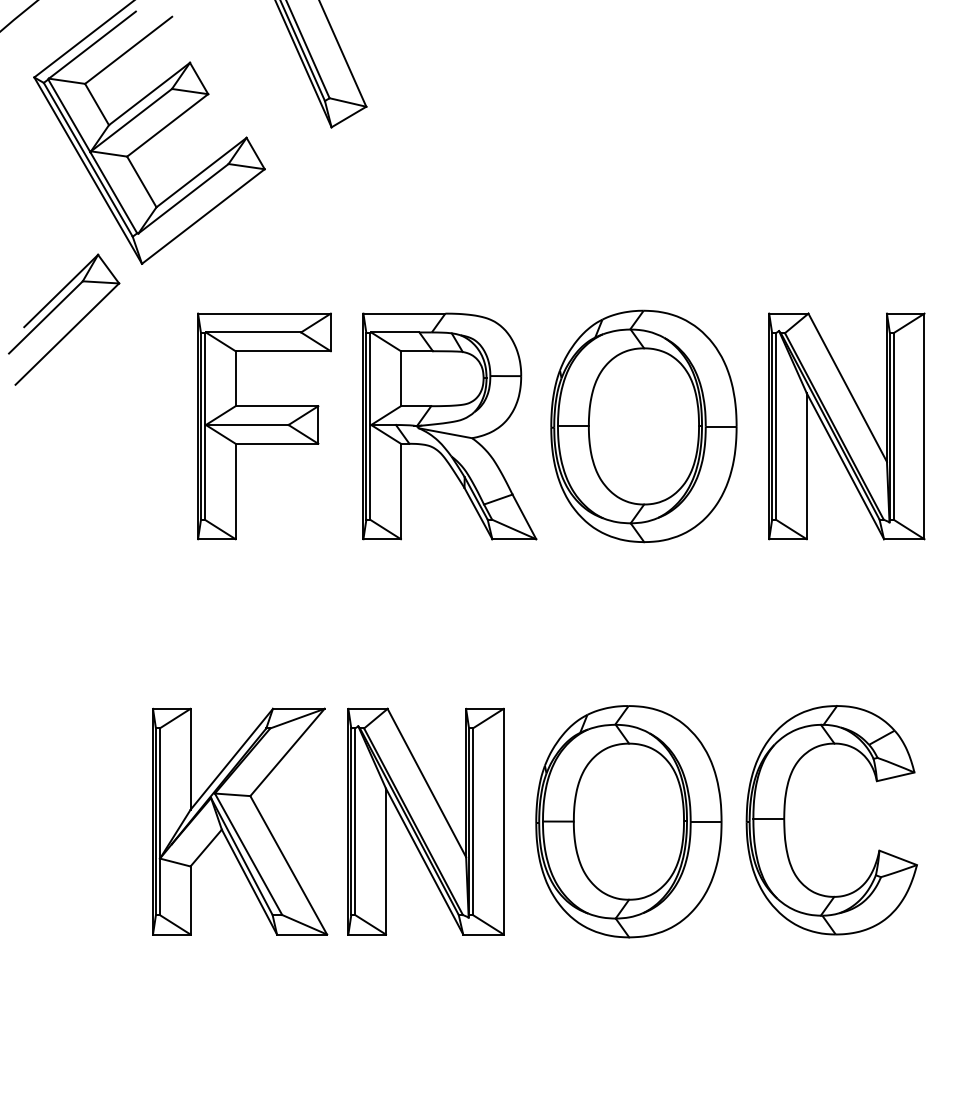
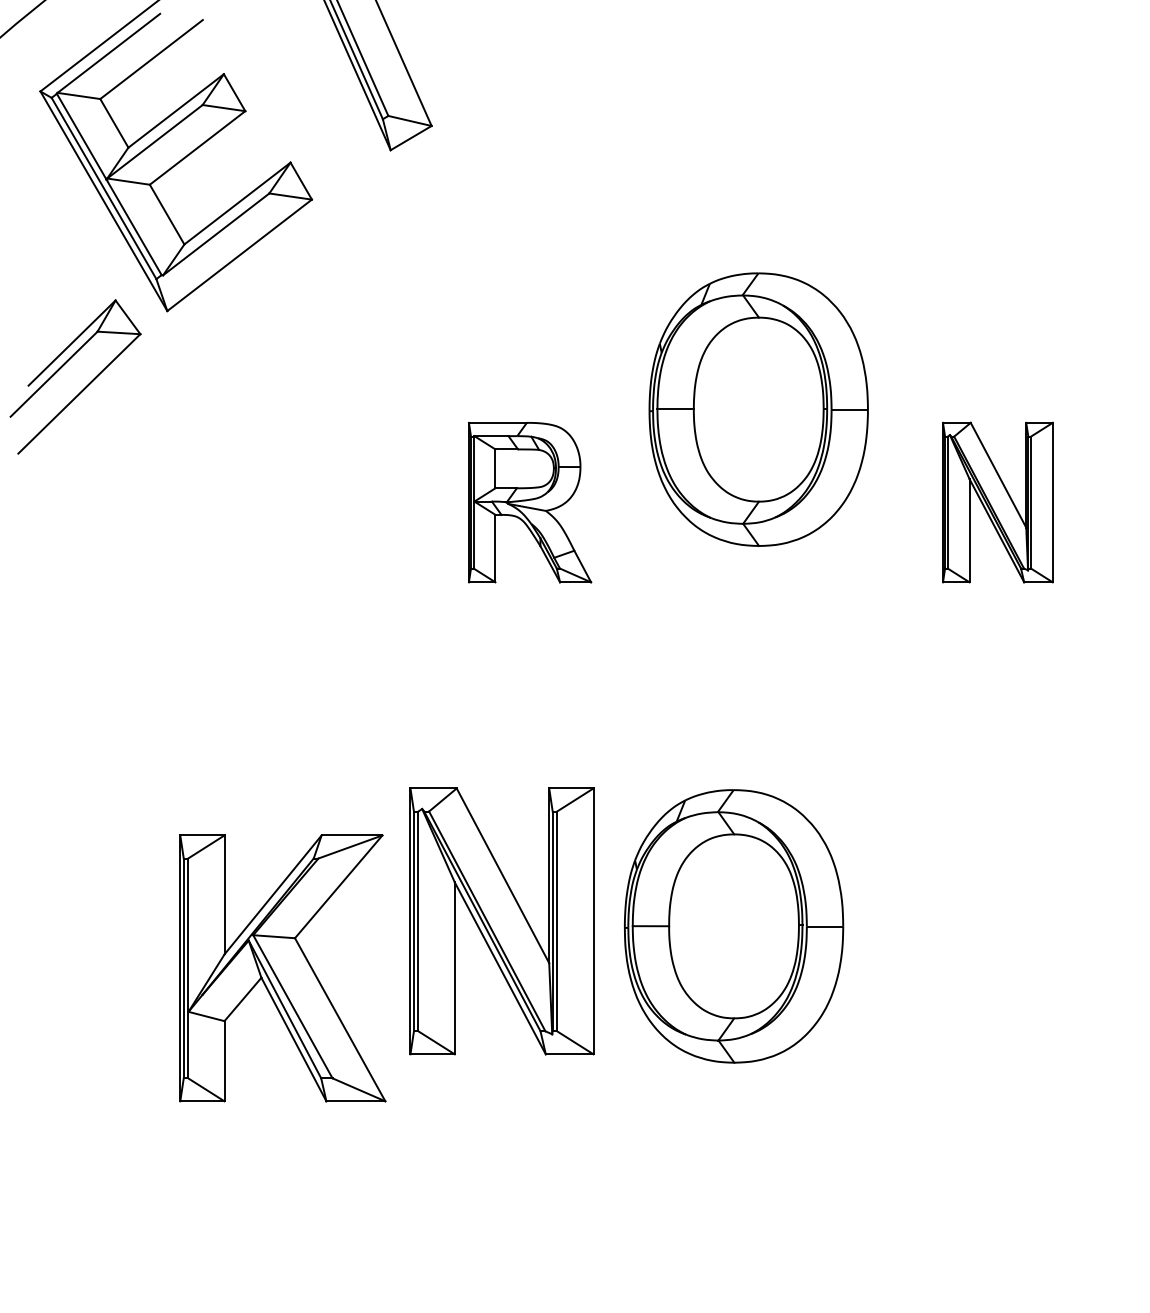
part: (264, 426) -> (311, 502), removed
part: (449, 426) -> (529, 502), size x0.6
part: (643, 426) -> (758, 409), moved
part: (846, 426) -> (997, 502), size x0.6
part: (425, 821) -> (501, 921), moved
part: (629, 821) -> (734, 926), moved
part: (785, 825) -> (925, 972), removed

